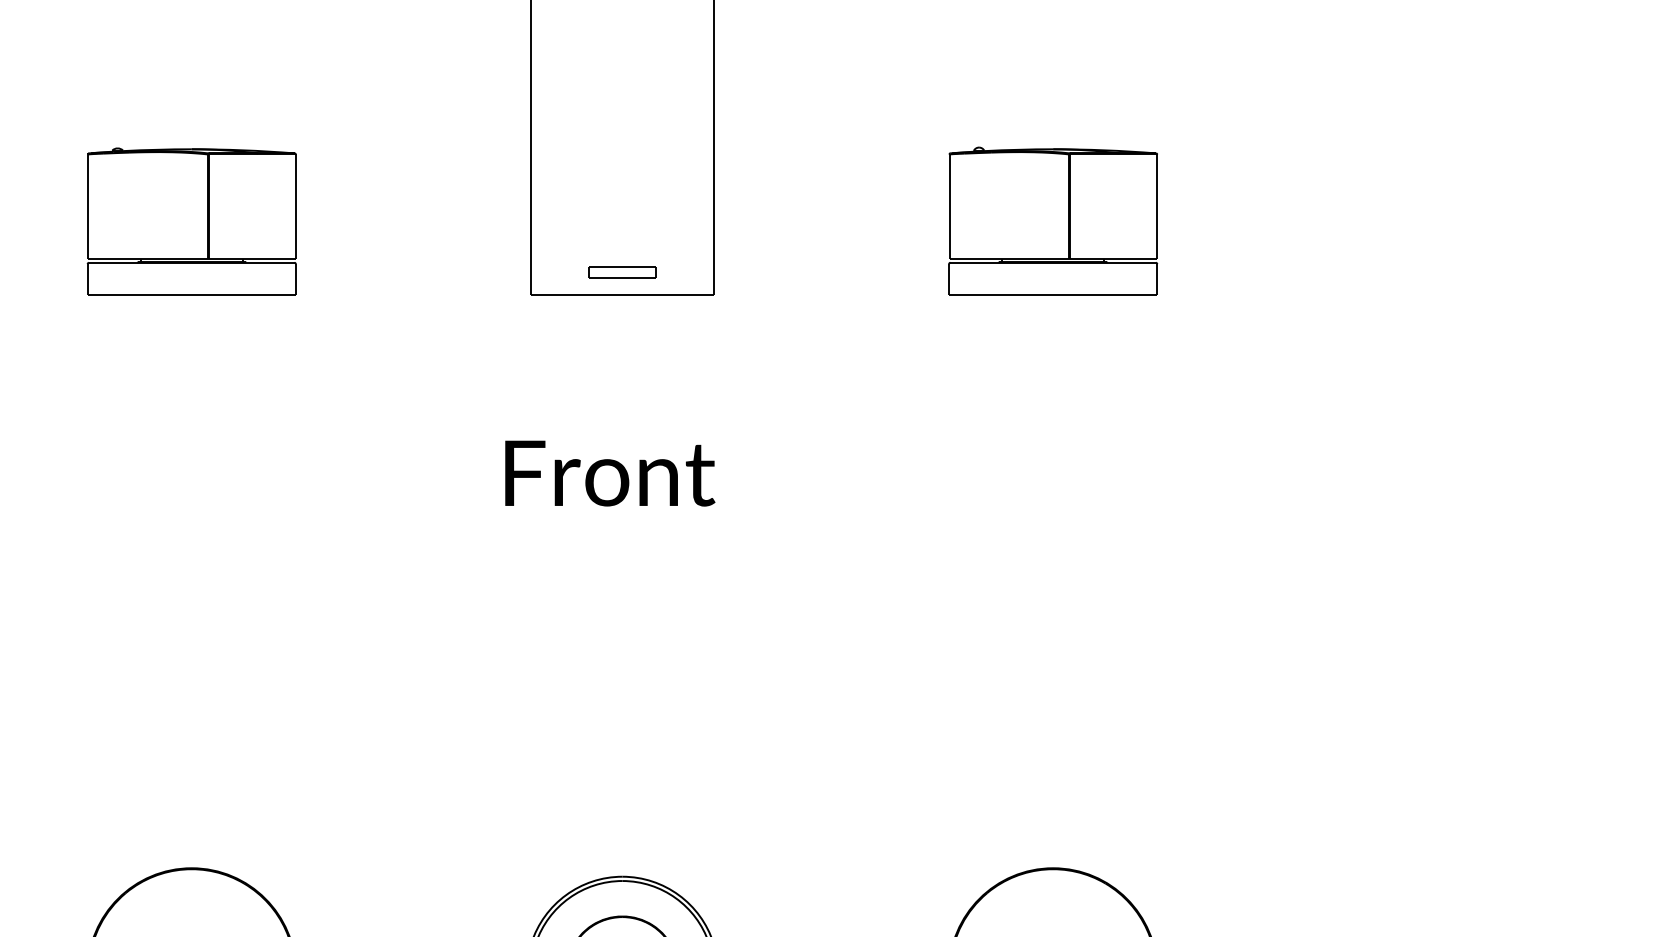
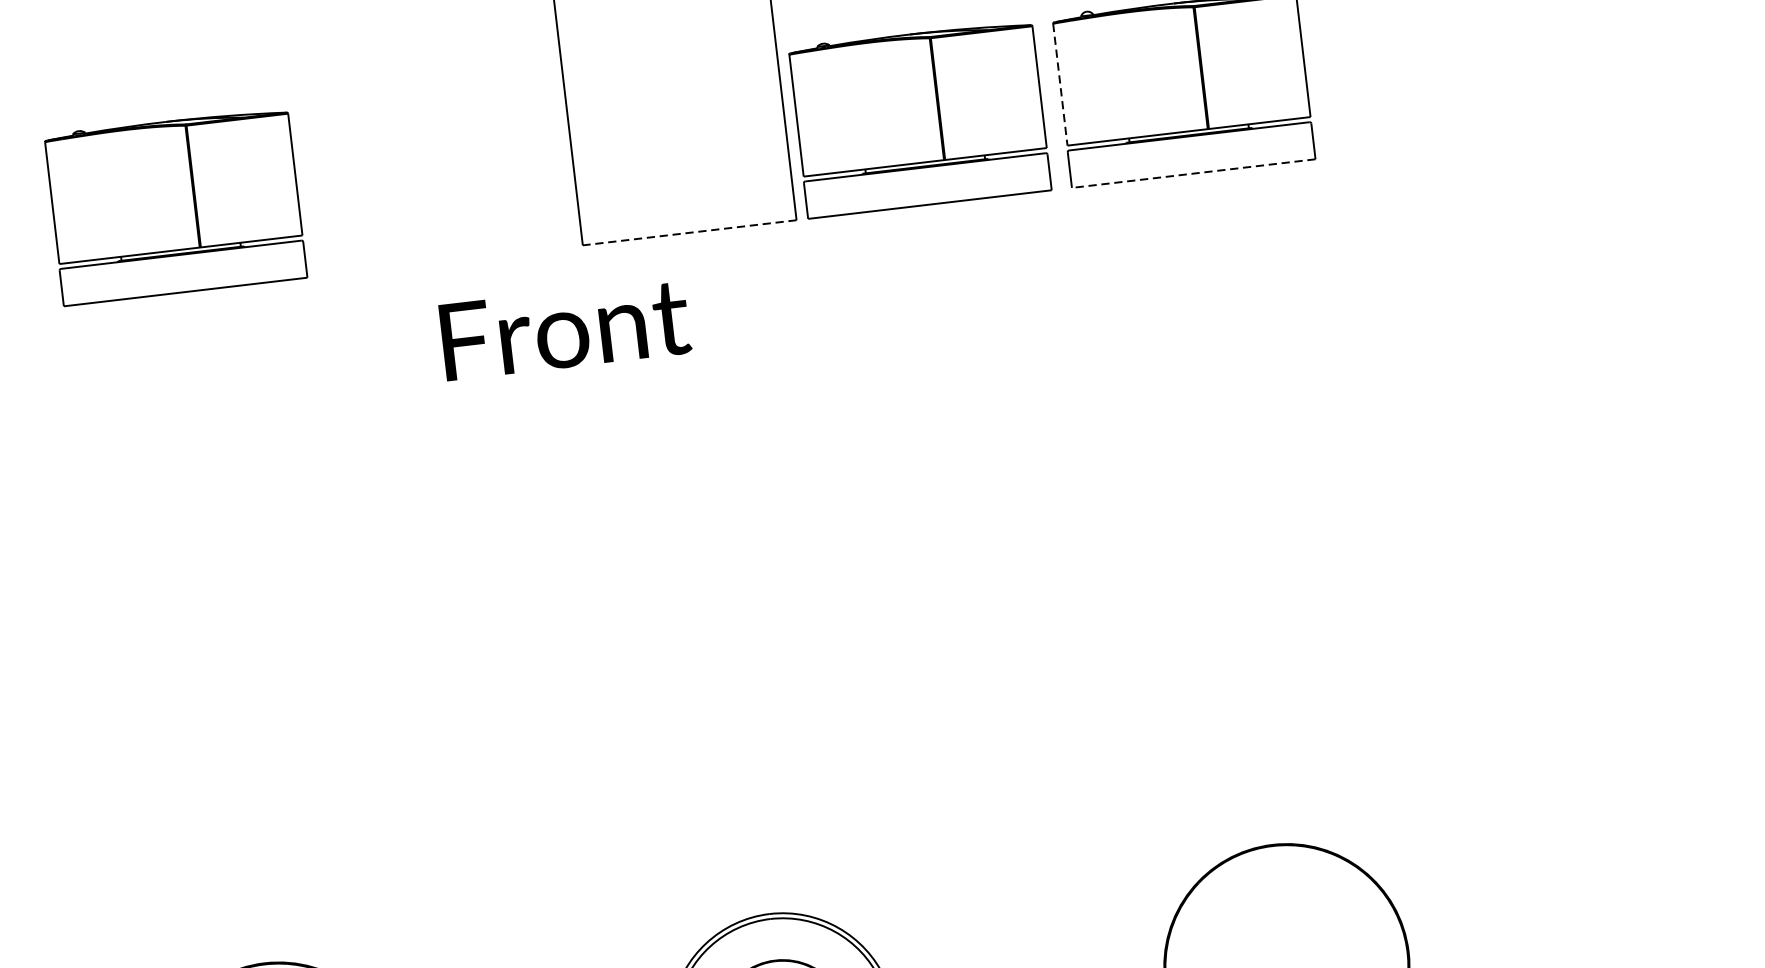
line: (949, 207) -> (1060, 85), solid -> dashed
part: (827, 221) -> (919, 119), added
part: (622, 272) -> (686, 206), removed
line: (621, 294) -> (688, 232), solid -> dashed
line: (1052, 294) -> (1192, 173), solid -> dashed
text: (610, 473) -> (565, 329), moved

